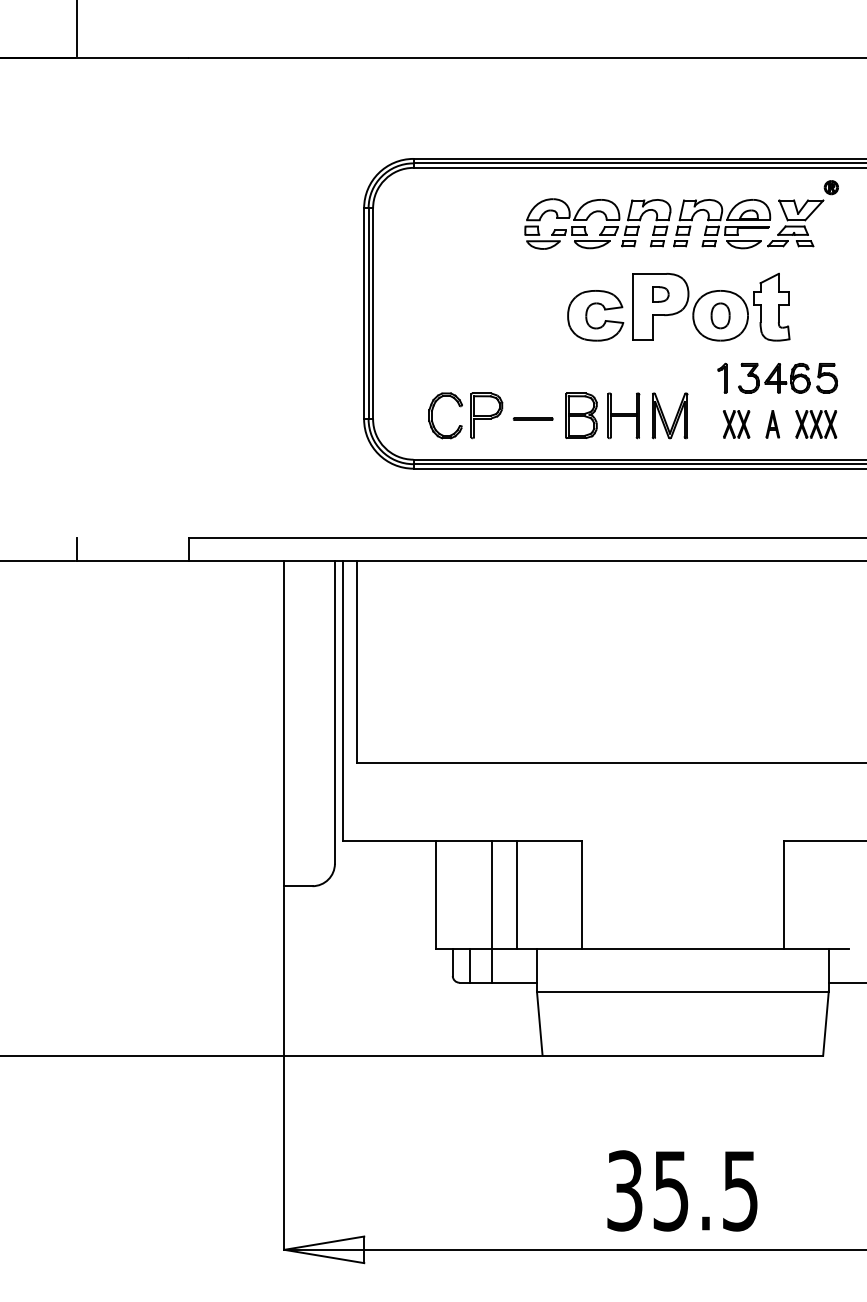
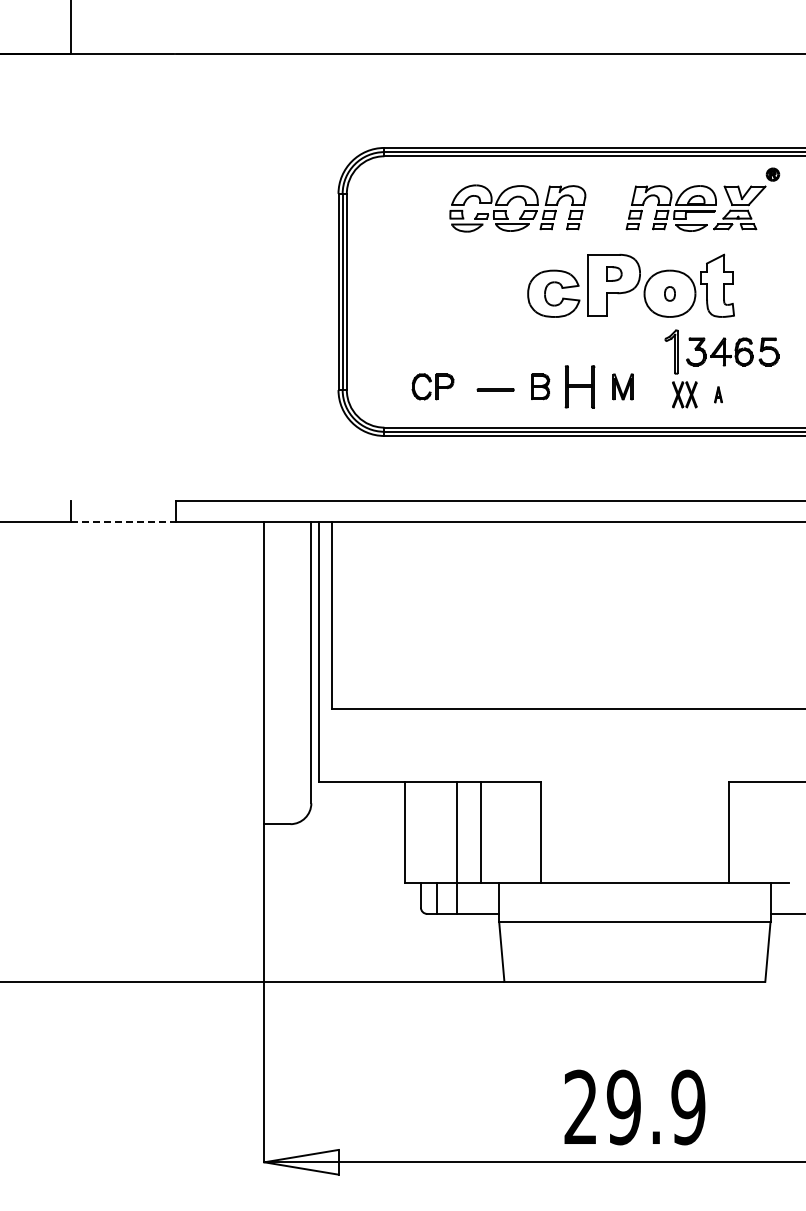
part: (603, 226) -> (523, 210), moved
part: (720, 315) -> (669, 293), size x0.6
part: (722, 377) -> (671, 351), size x1.6
part: (465, 415) -> (432, 386), size x0.6
part: (581, 415) -> (540, 386), size x0.6
part: (670, 415) -> (623, 386), size x0.6
part: (772, 424) -> (718, 394), size x0.6
part: (815, 424) -> (758, 394), removed
line: (133, 560) -> (124, 521), solid -> dashed
text: (682, 1190) -> (634, 1107), 35.5 -> 29.9

